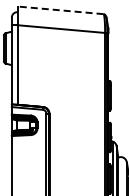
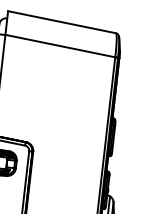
line: (60, 10) -> (62, 22), dashed -> solid

